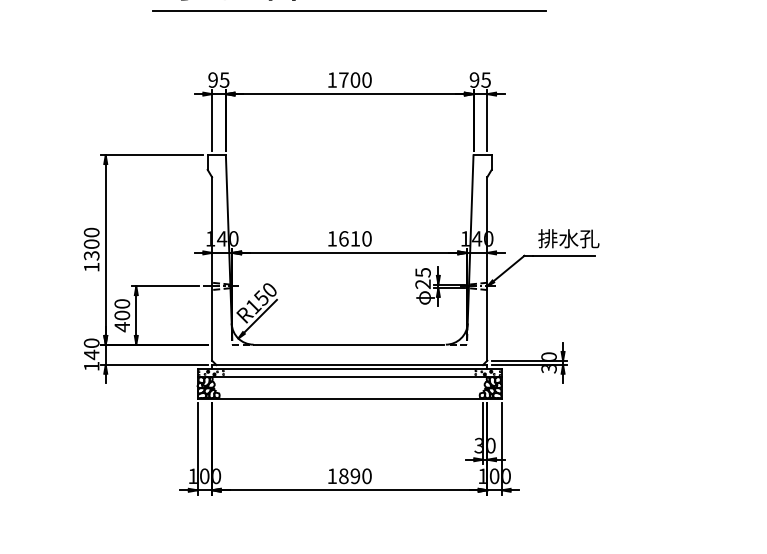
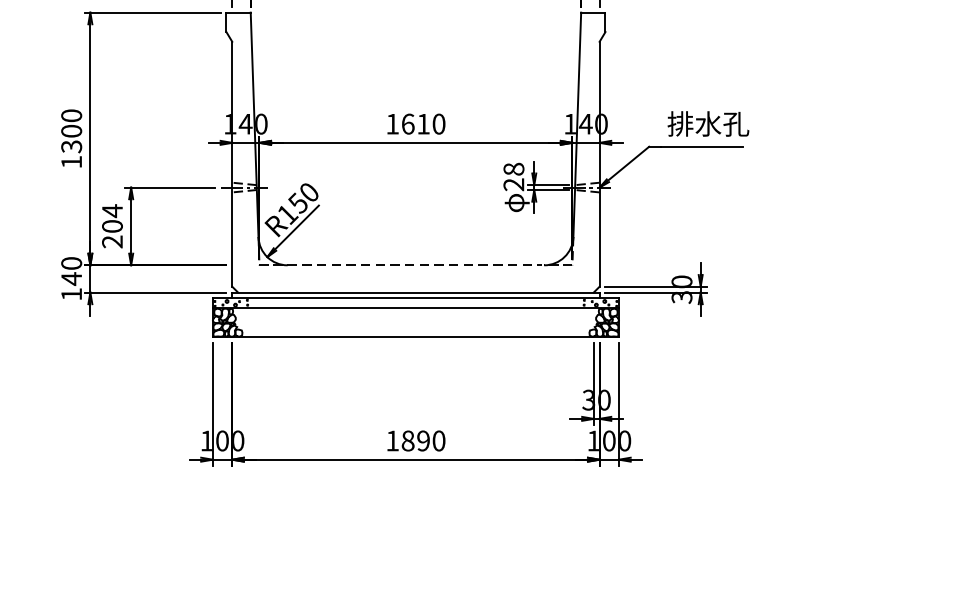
text: (422, 272) -> (513, 169), 25 -> 28
text: (122, 315) -> (112, 226), 400 -> 204
line: (349, 344) -> (415, 265), solid -> dashed

